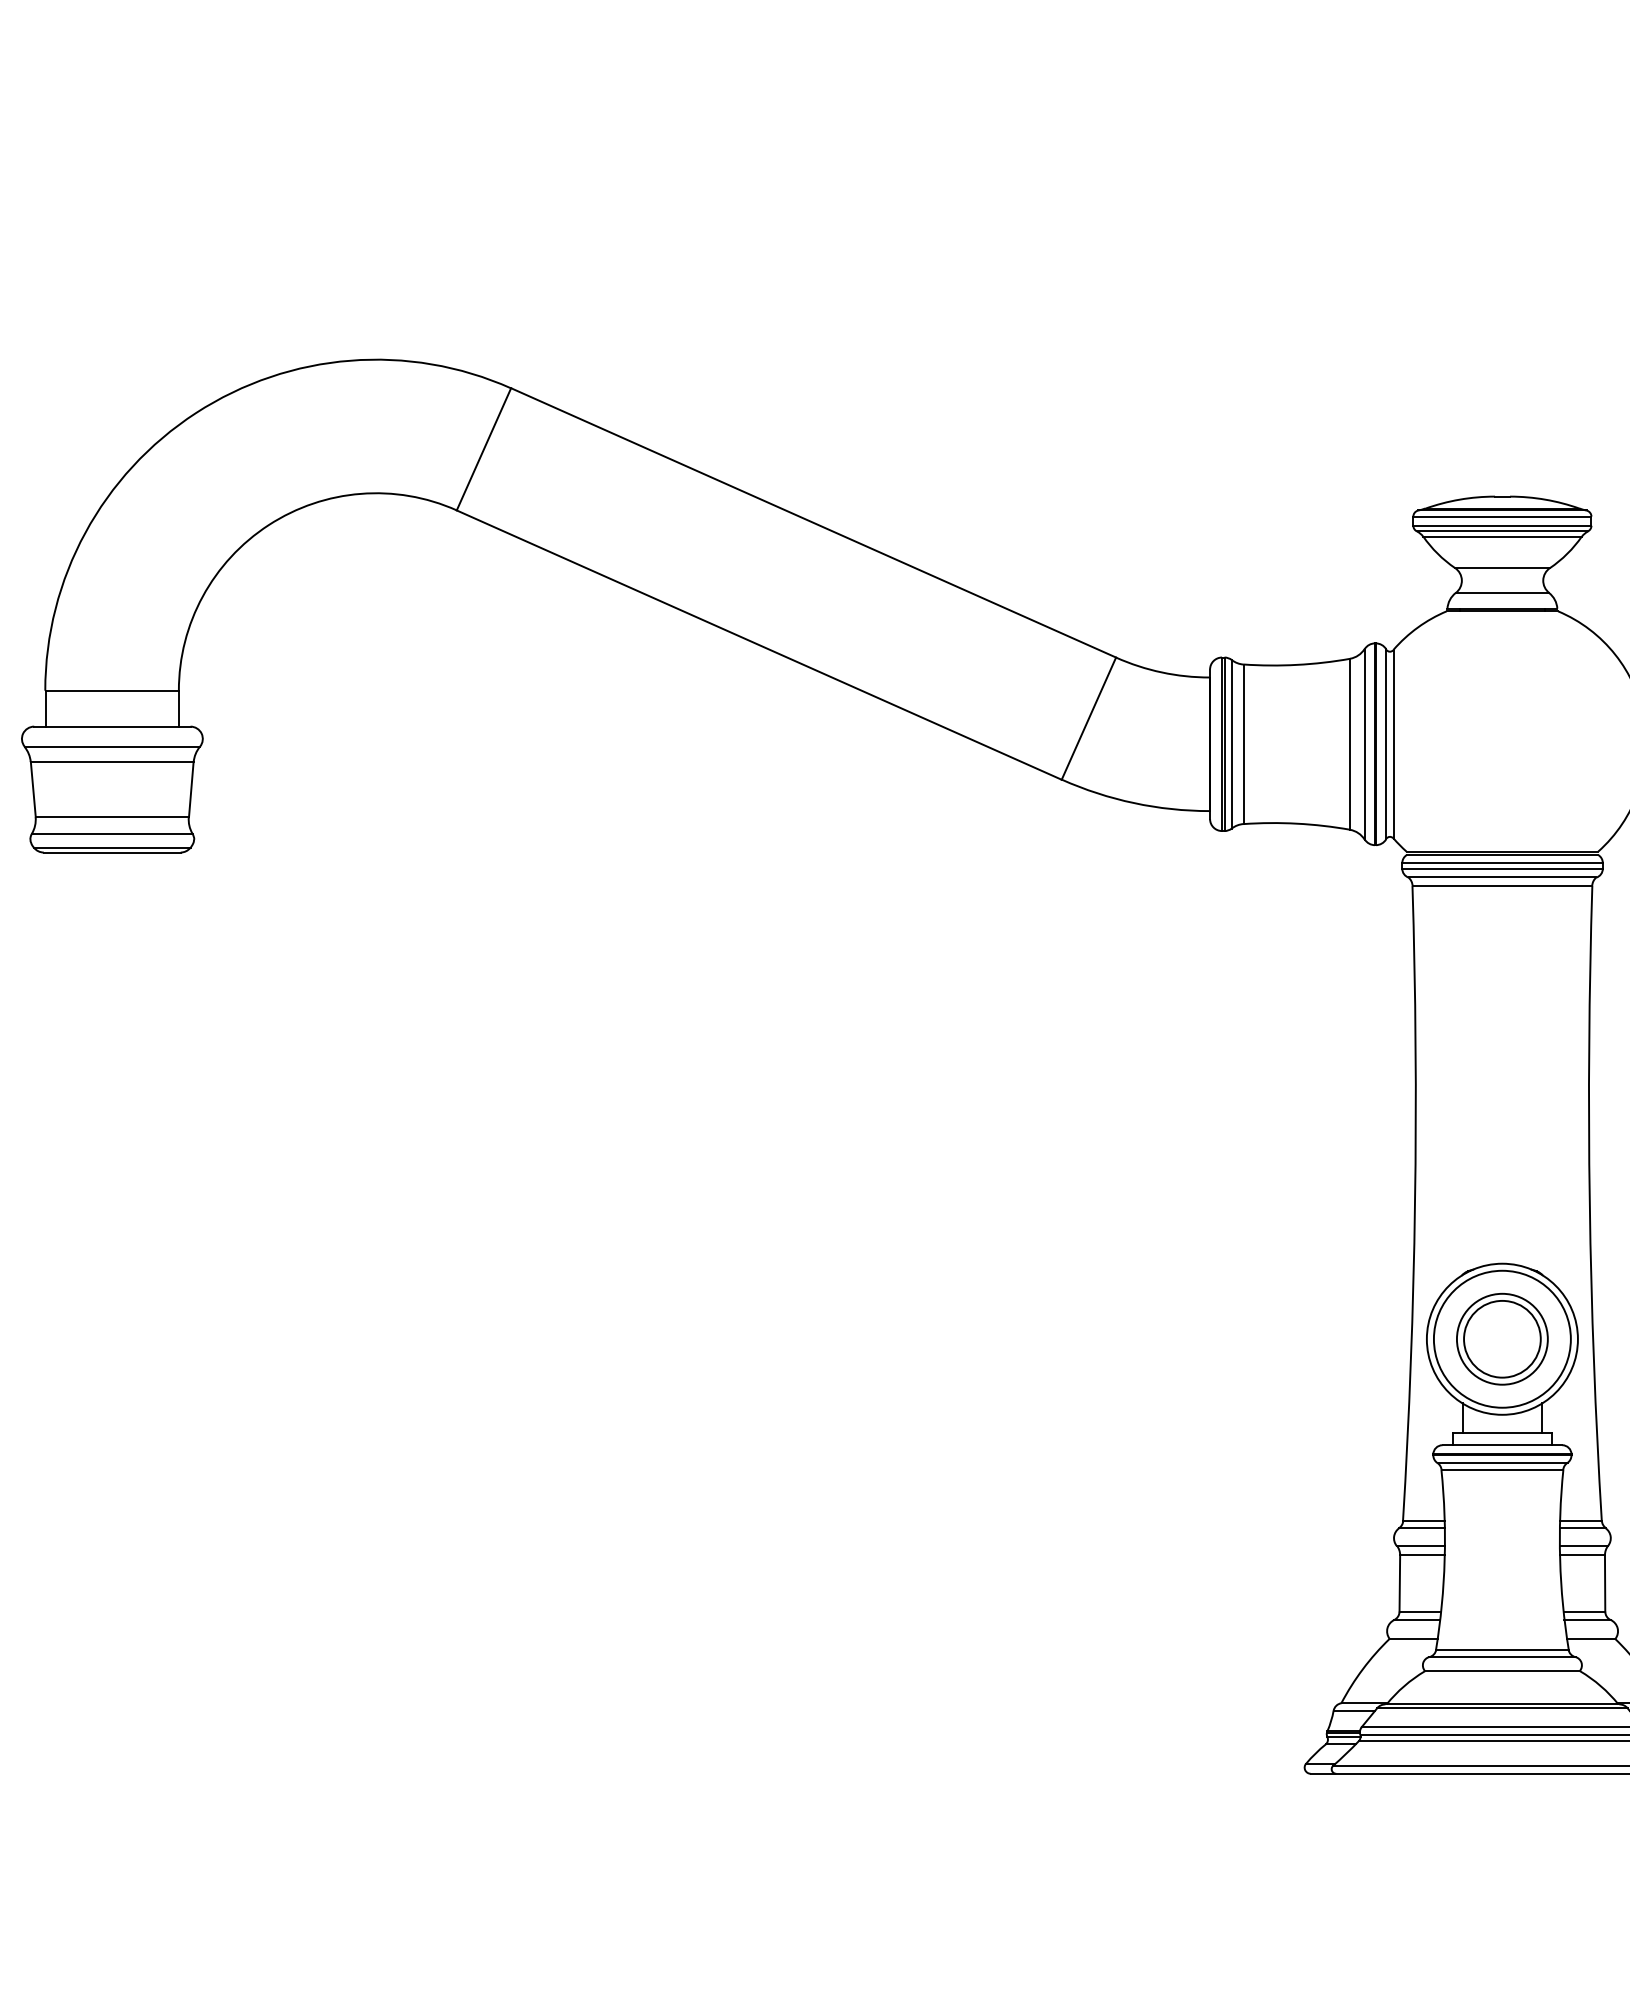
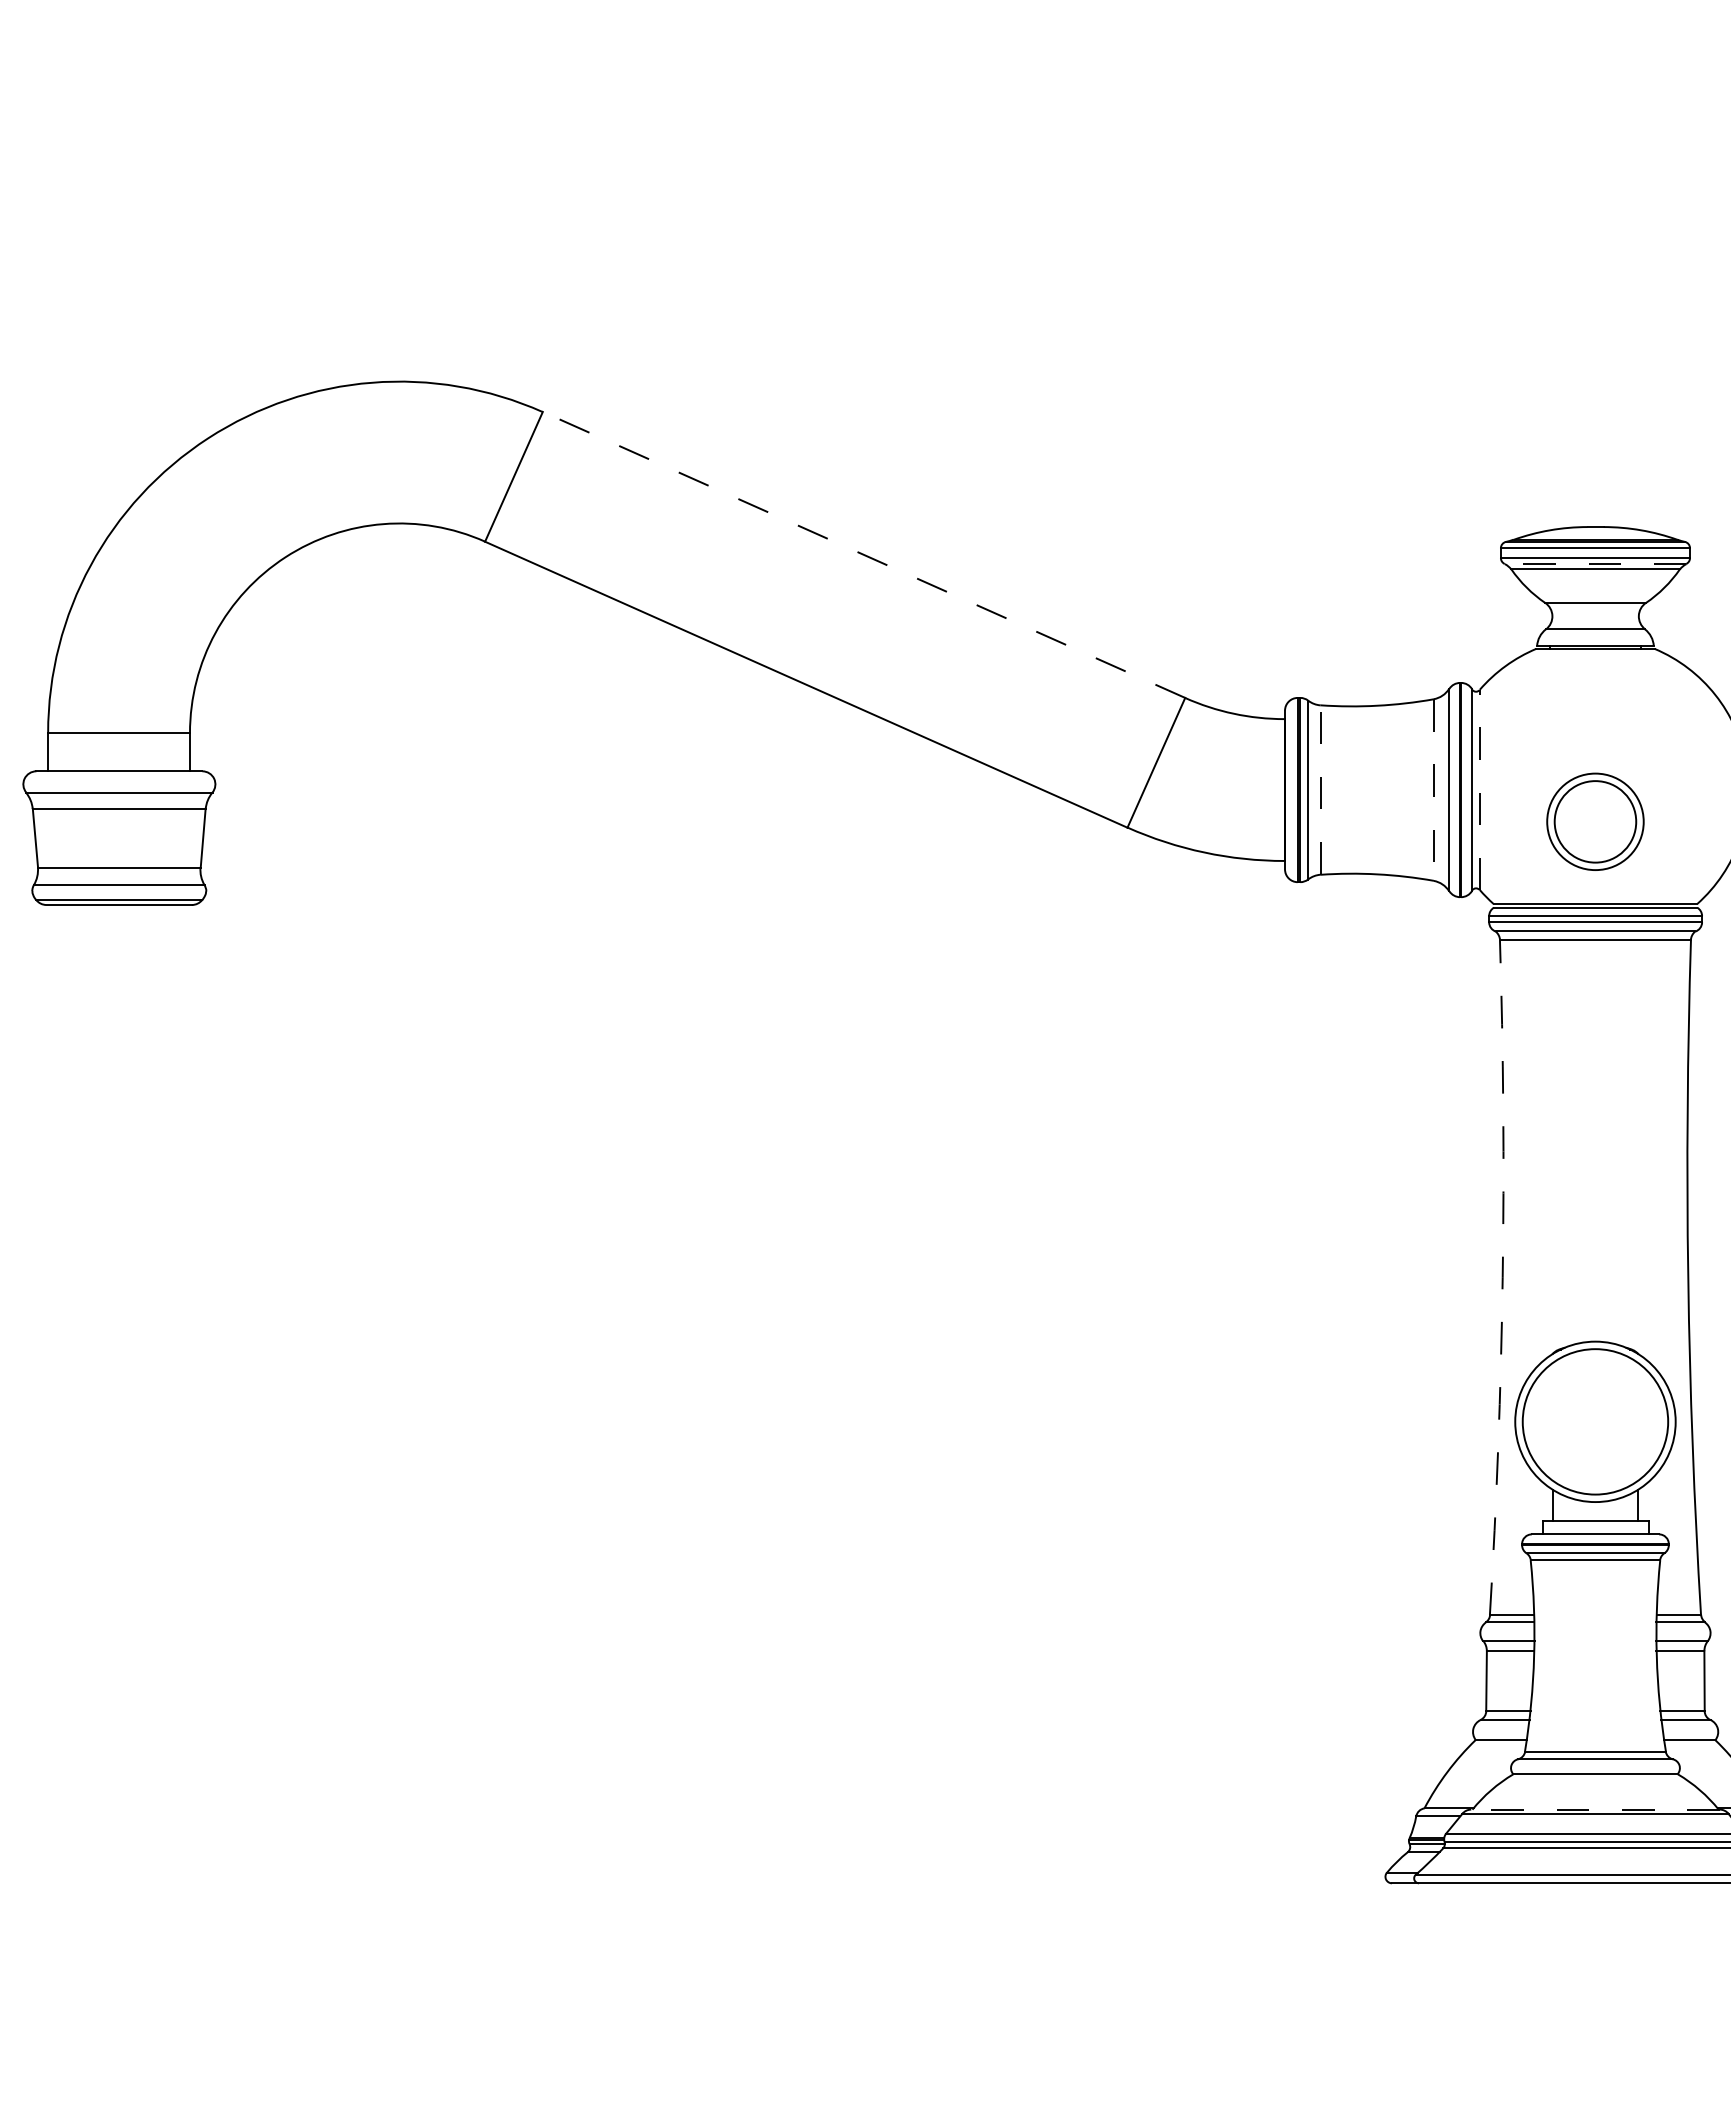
line: (814, 522) -> (864, 554), solid -> dashed
line: (1502, 530) -> (1595, 563), solid -> dashed
line: (1394, 743) -> (1480, 789), solid -> dashed
line: (1243, 744) -> (1320, 790), solid -> dashed
line: (1349, 744) -> (1433, 790), solid -> dashed
arc: (1414, 1203) -> (1502, 1277), solid -> dashed
part: (1502, 1338) -> (1595, 821), moved
line: (1501, 1704) -> (1594, 1809), solid -> dashed

